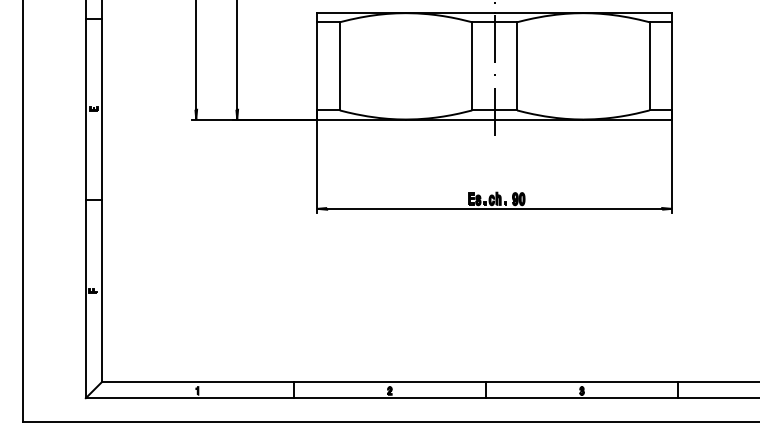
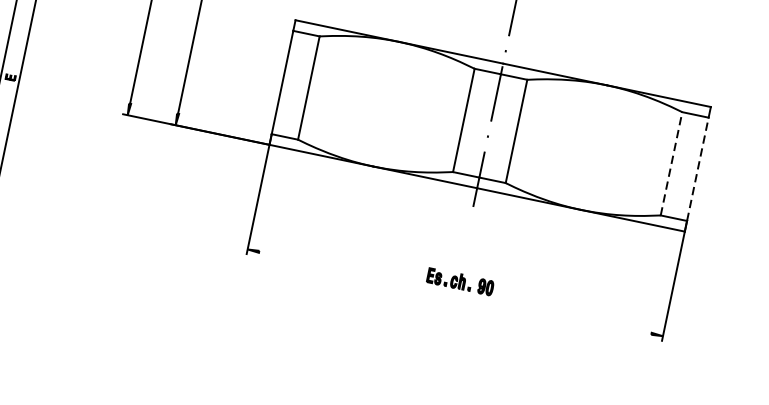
line: (649, 65) -> (671, 162), solid -> dashed
line: (672, 65) -> (698, 168), solid -> dashed
line: (494, 208) -> (455, 292), removed

